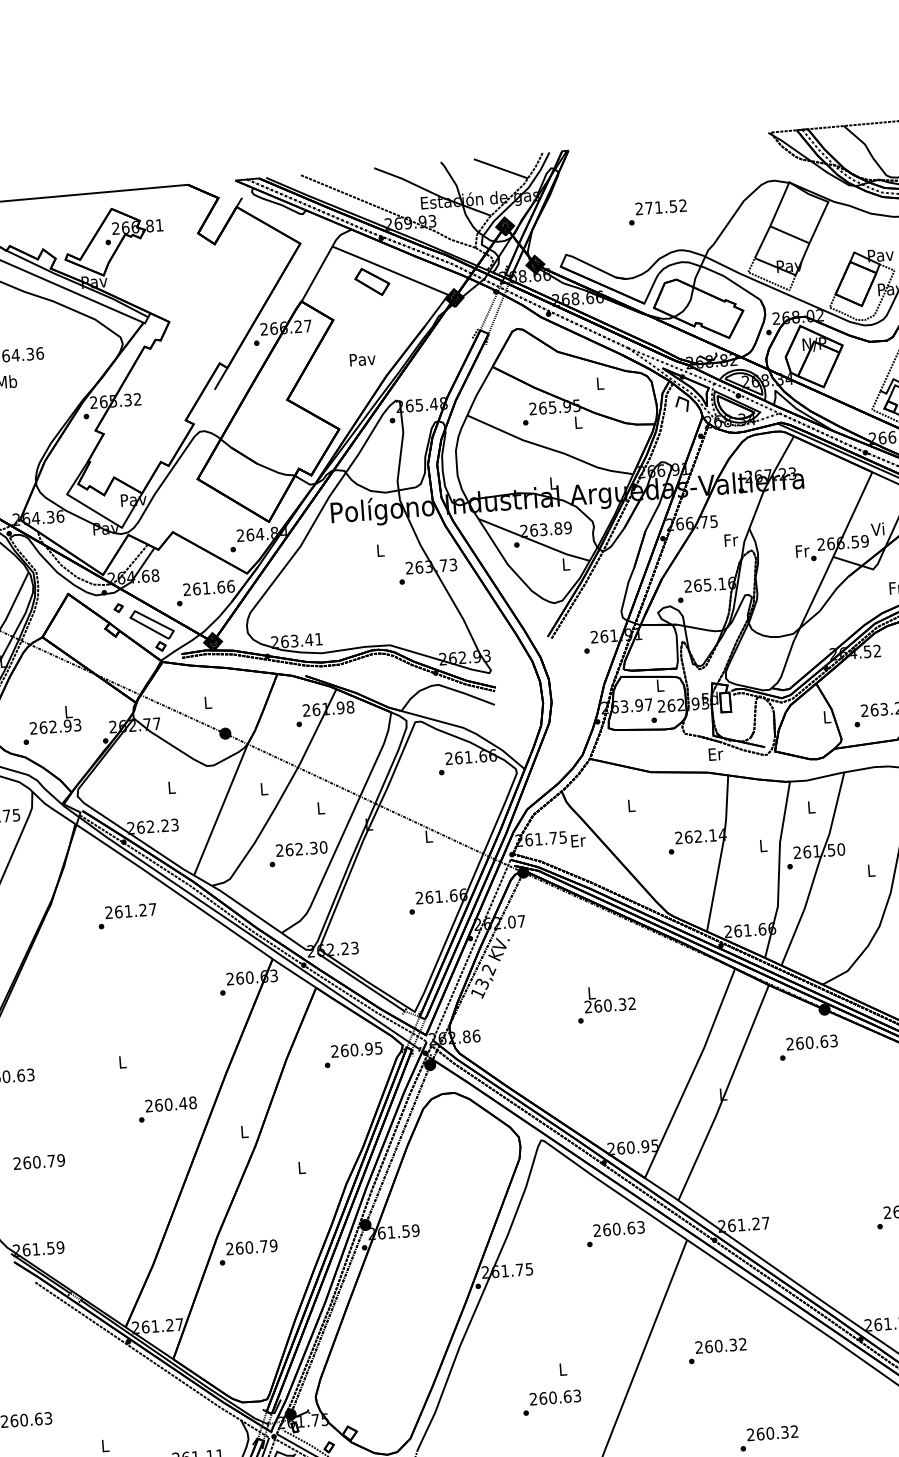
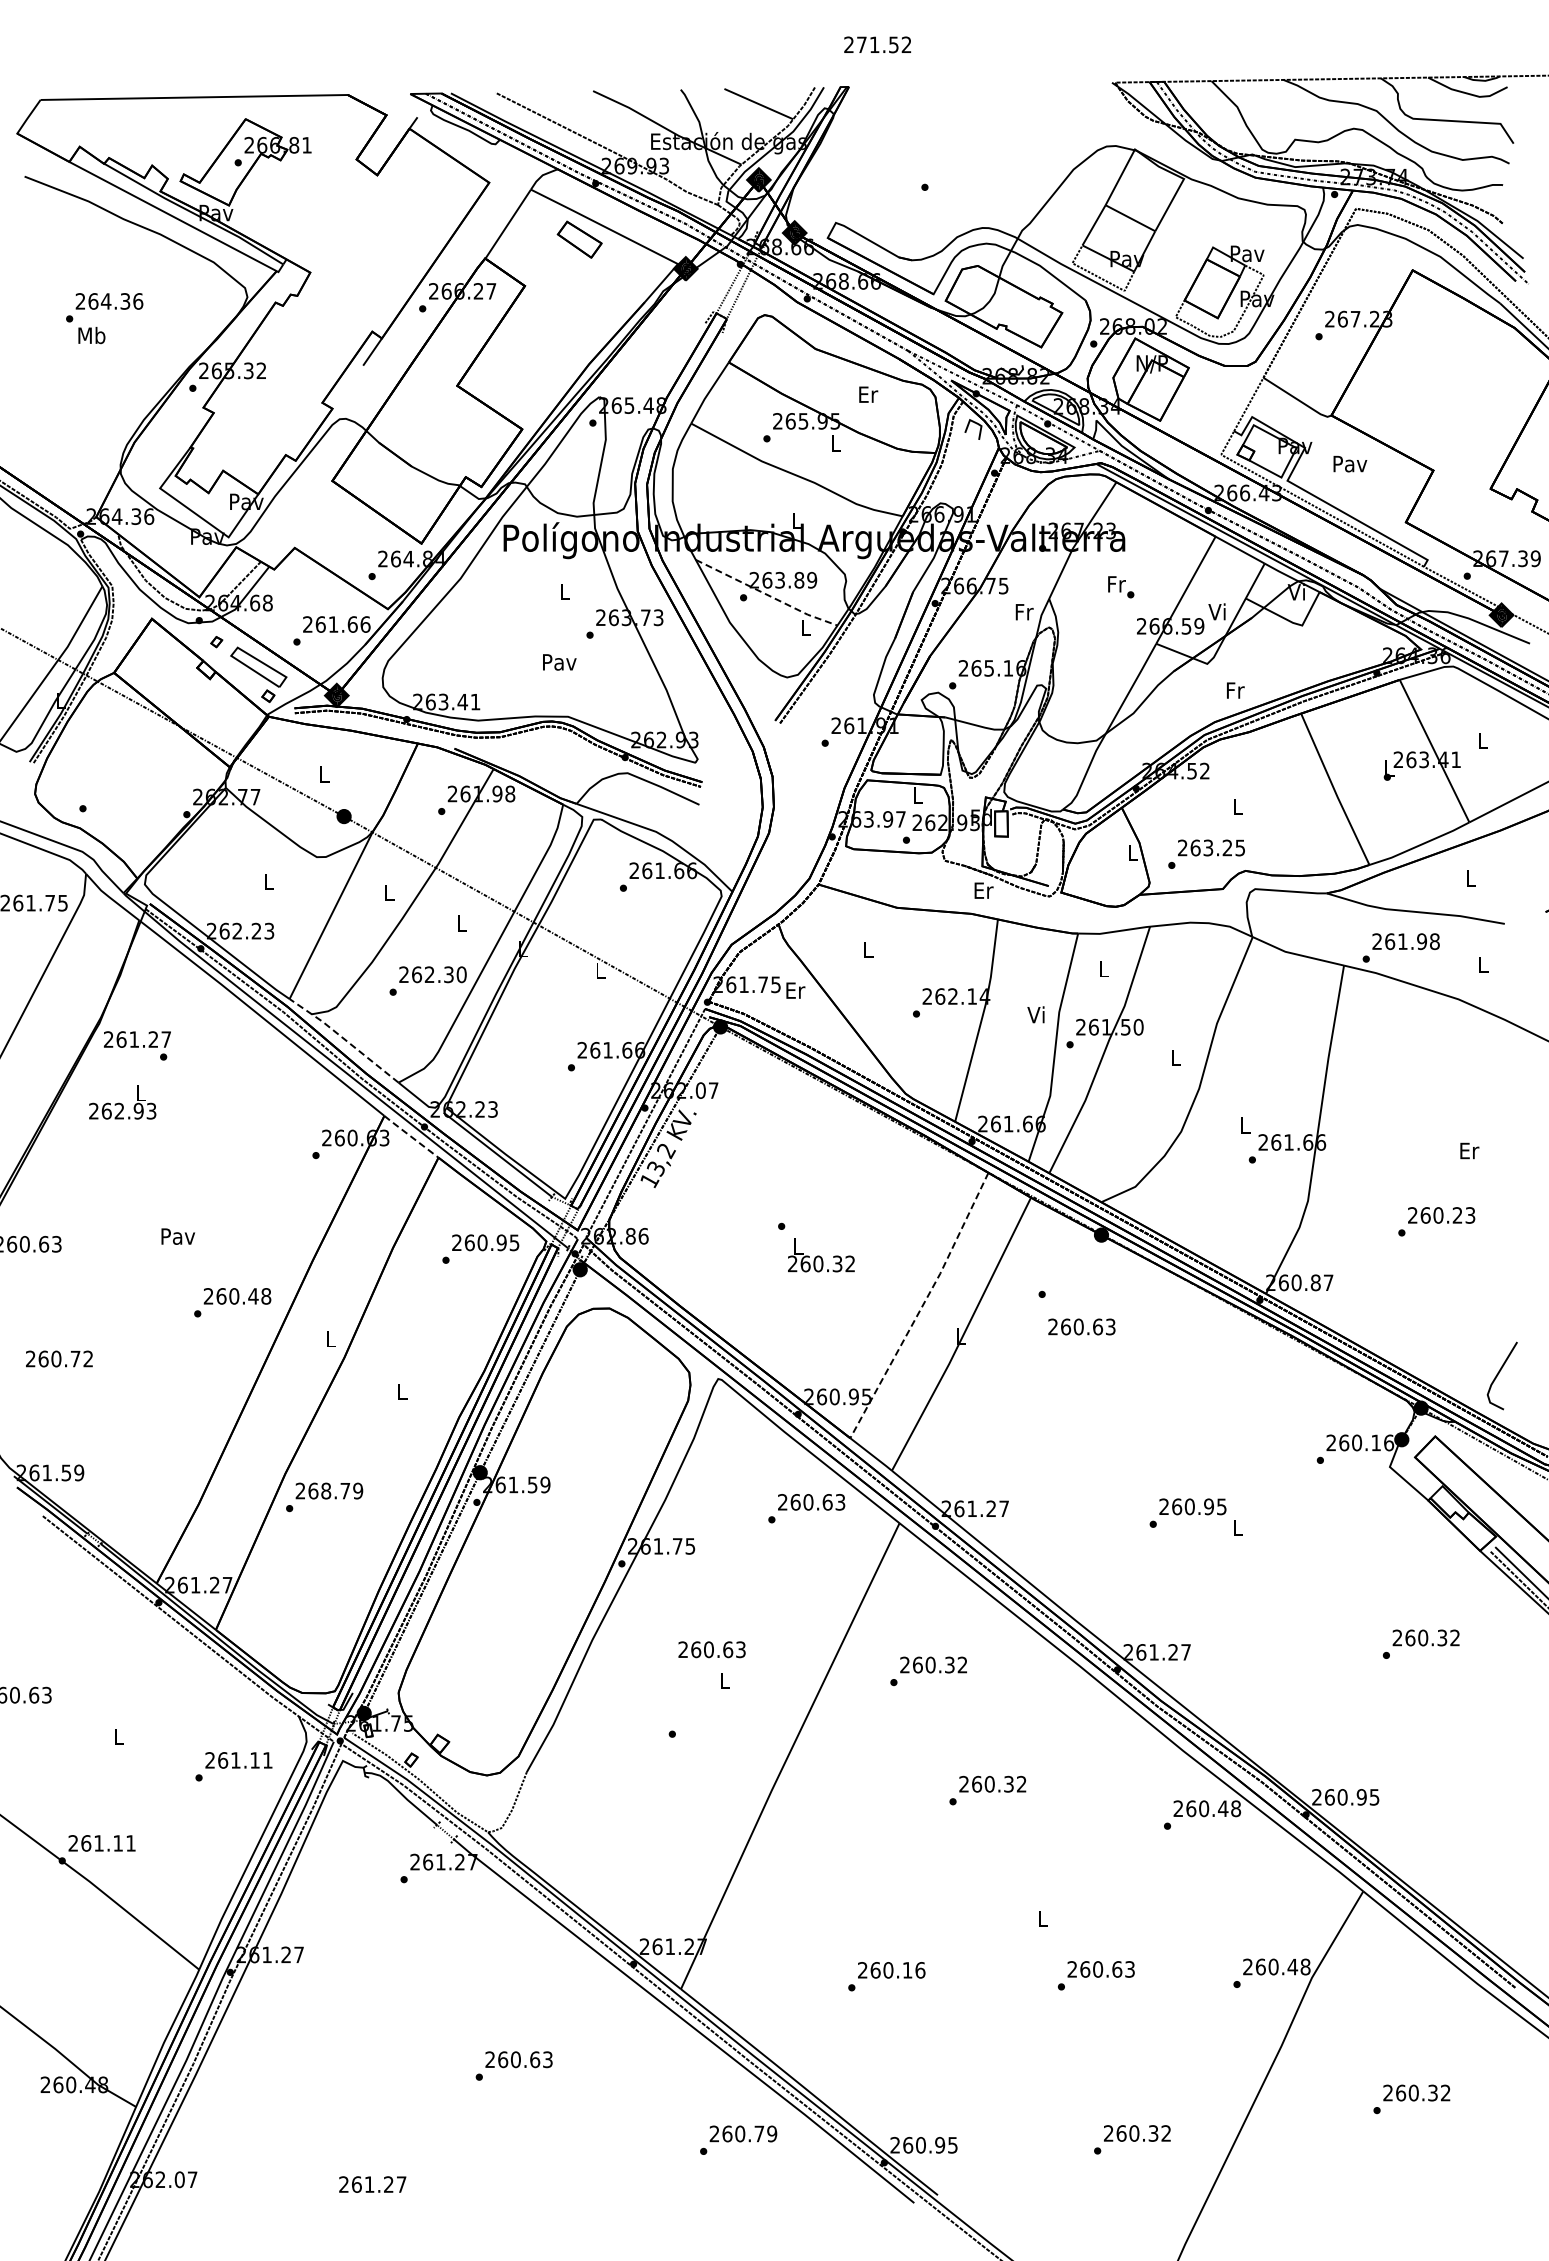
text: (660, 207) -> (877, 44), moved
text: (362, 359) -> (559, 662), moved
text: (600, 383) -> (868, 394), L -> Er
line: (534, 541) -> (766, 594), solid -> dashed
text: (806, 553) -> (1121, 587), moved
text: (54, 720) -> (122, 1102), moved
text: (762, 845) -> (1035, 1014), L -> Vi
line: (238, 902) -> (344, 1038), solid -> dashed
text: (130, 911) -> (137, 1039), moved
line: (293, 973) -> (410, 1136), solid -> dashed
text: (609, 998) -> (821, 1255), moved
text: (811, 1042) -> (1081, 1326), moved
text: (122, 1062) -> (178, 1236), L -> Pav
line: (692, 1073) -> (922, 1306), solid -> dashed
text: (61, 1160) -> (88, 1358), 260.79 -> 260.72
text: (249, 1247) -> (326, 1491), 260.79 -> 268.79
text: (554, 1397) -> (711, 1649), moved

